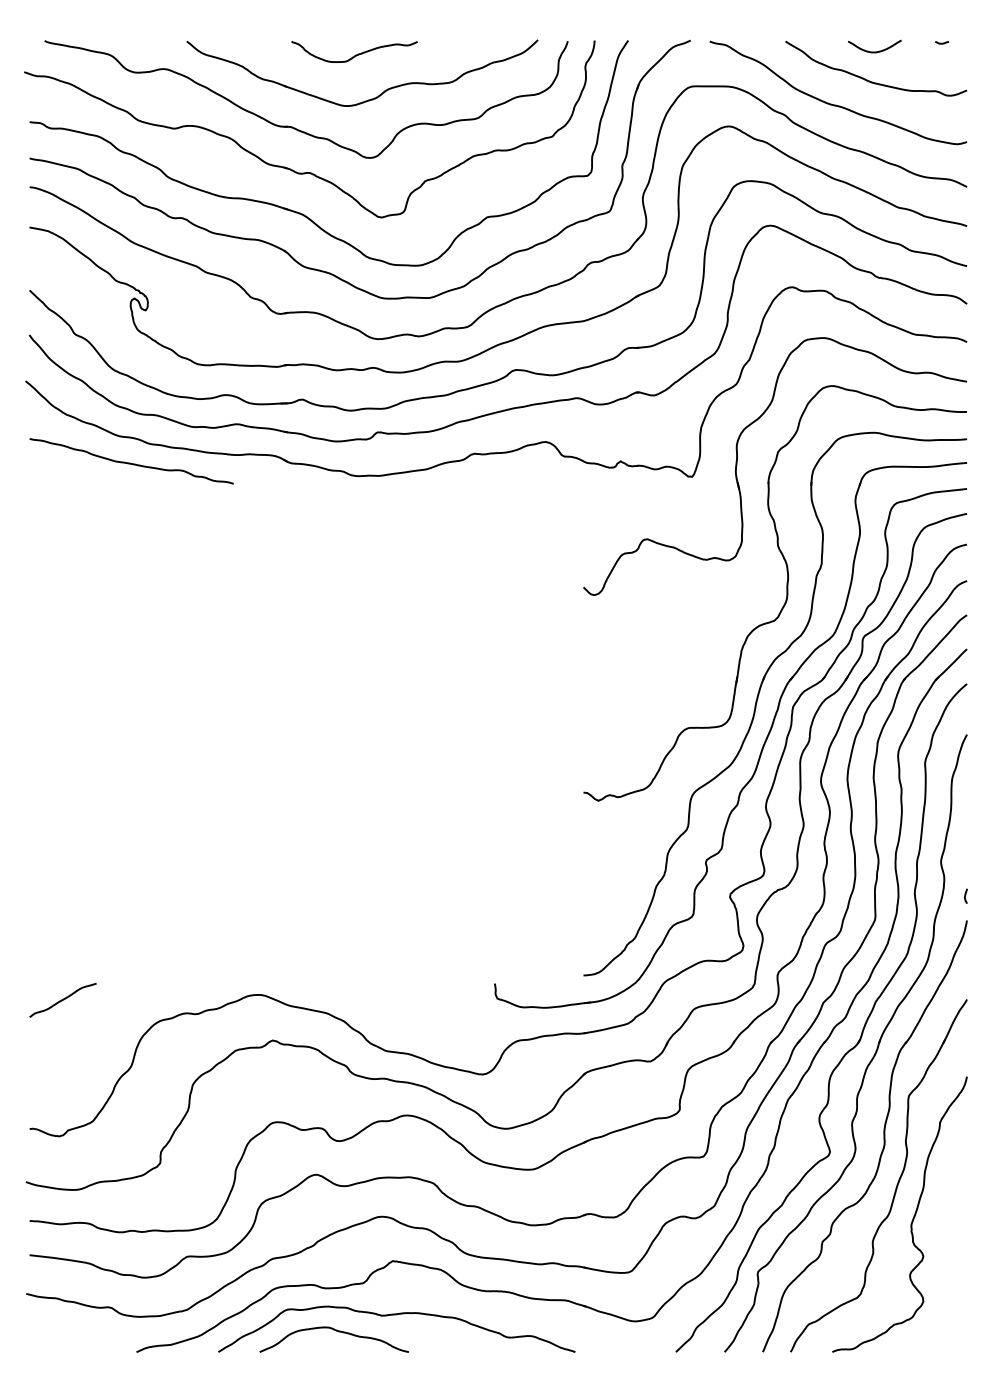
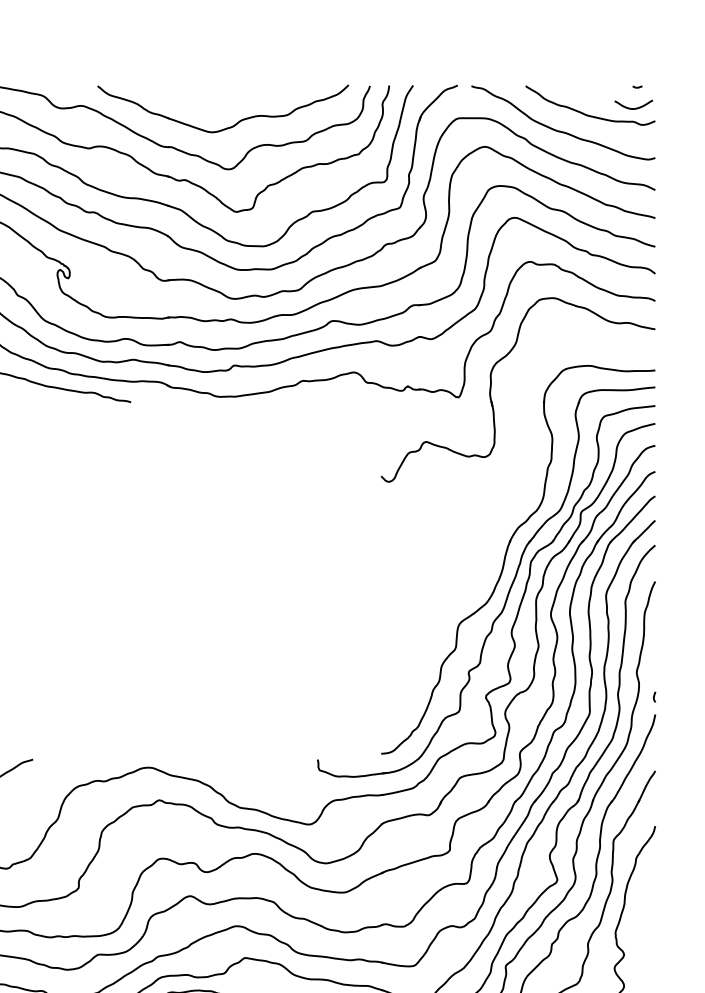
curve: (874, 51) -> (633, 108), moved
curve: (355, 54) -> (218, 95), removed
part: (786, 593) -> (526, 480), removed

